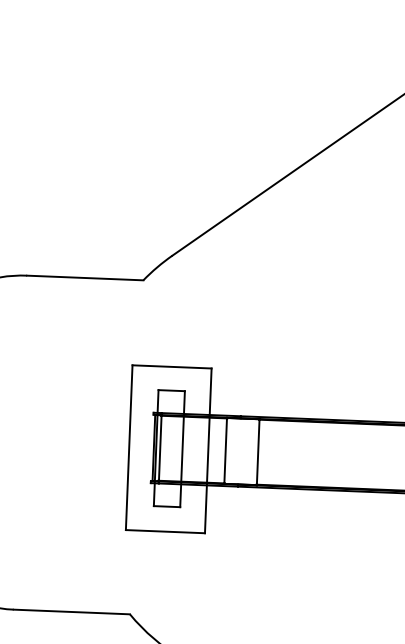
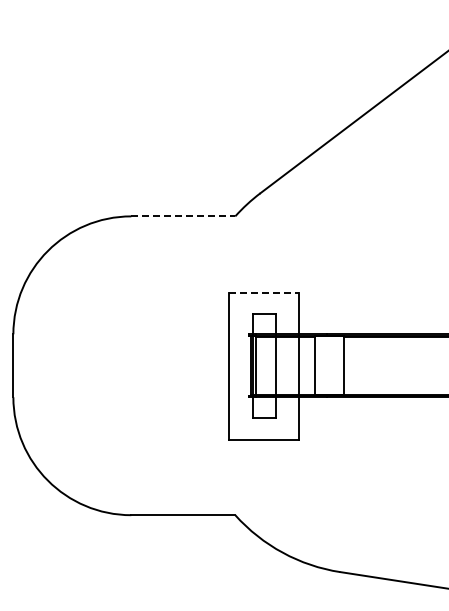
line: (85, 278) -> (183, 216), solid -> dashed
line: (172, 366) -> (264, 292), solid -> dashed

